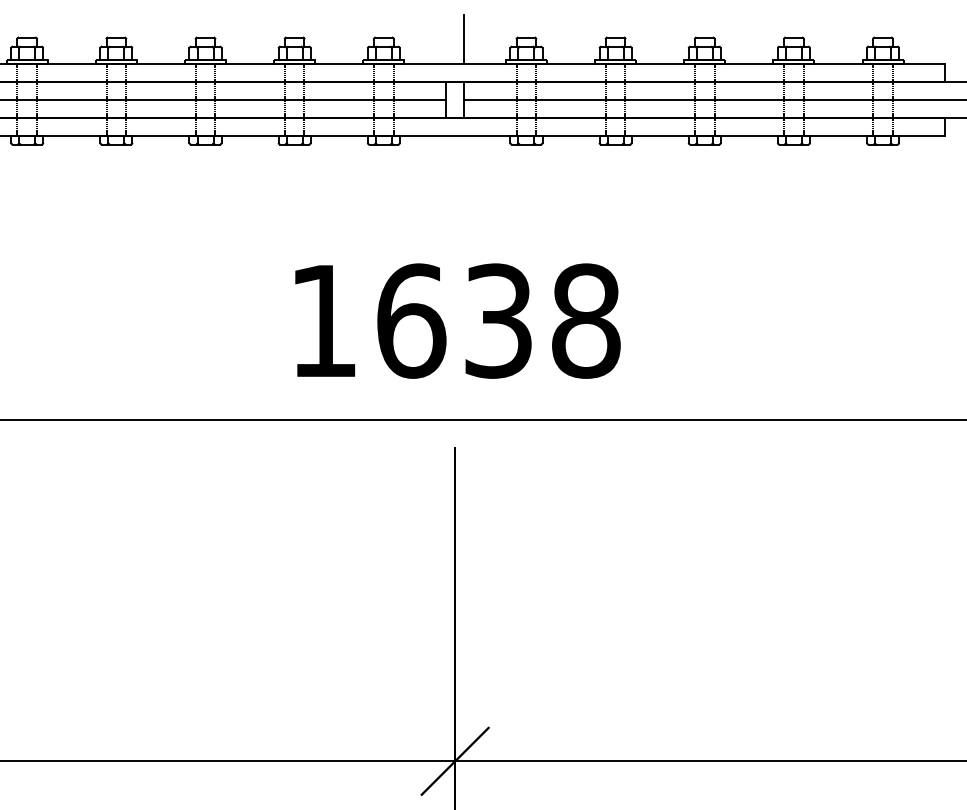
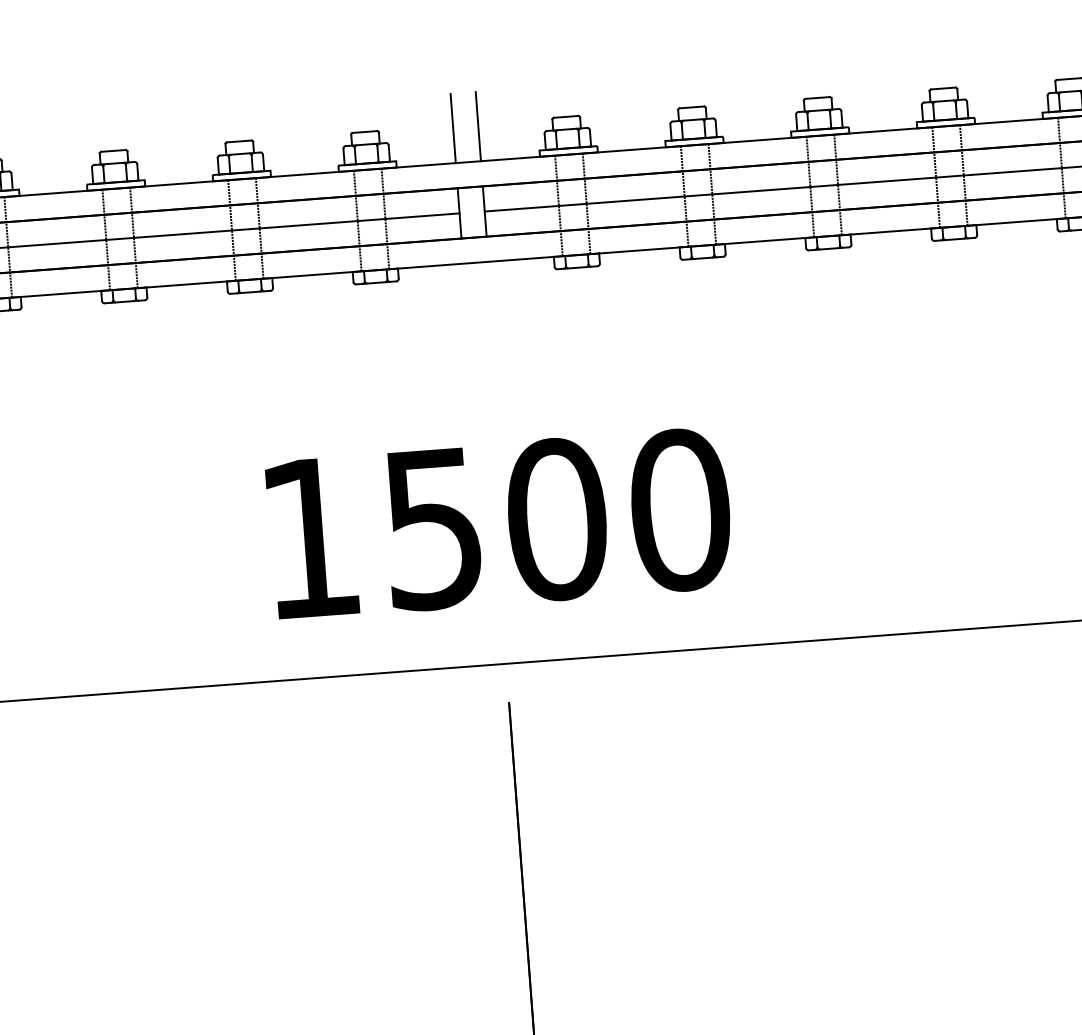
line: (446, 39) -> (453, 127), added
text: (498, 320) -> (556, 518), 1638 -> 1500

